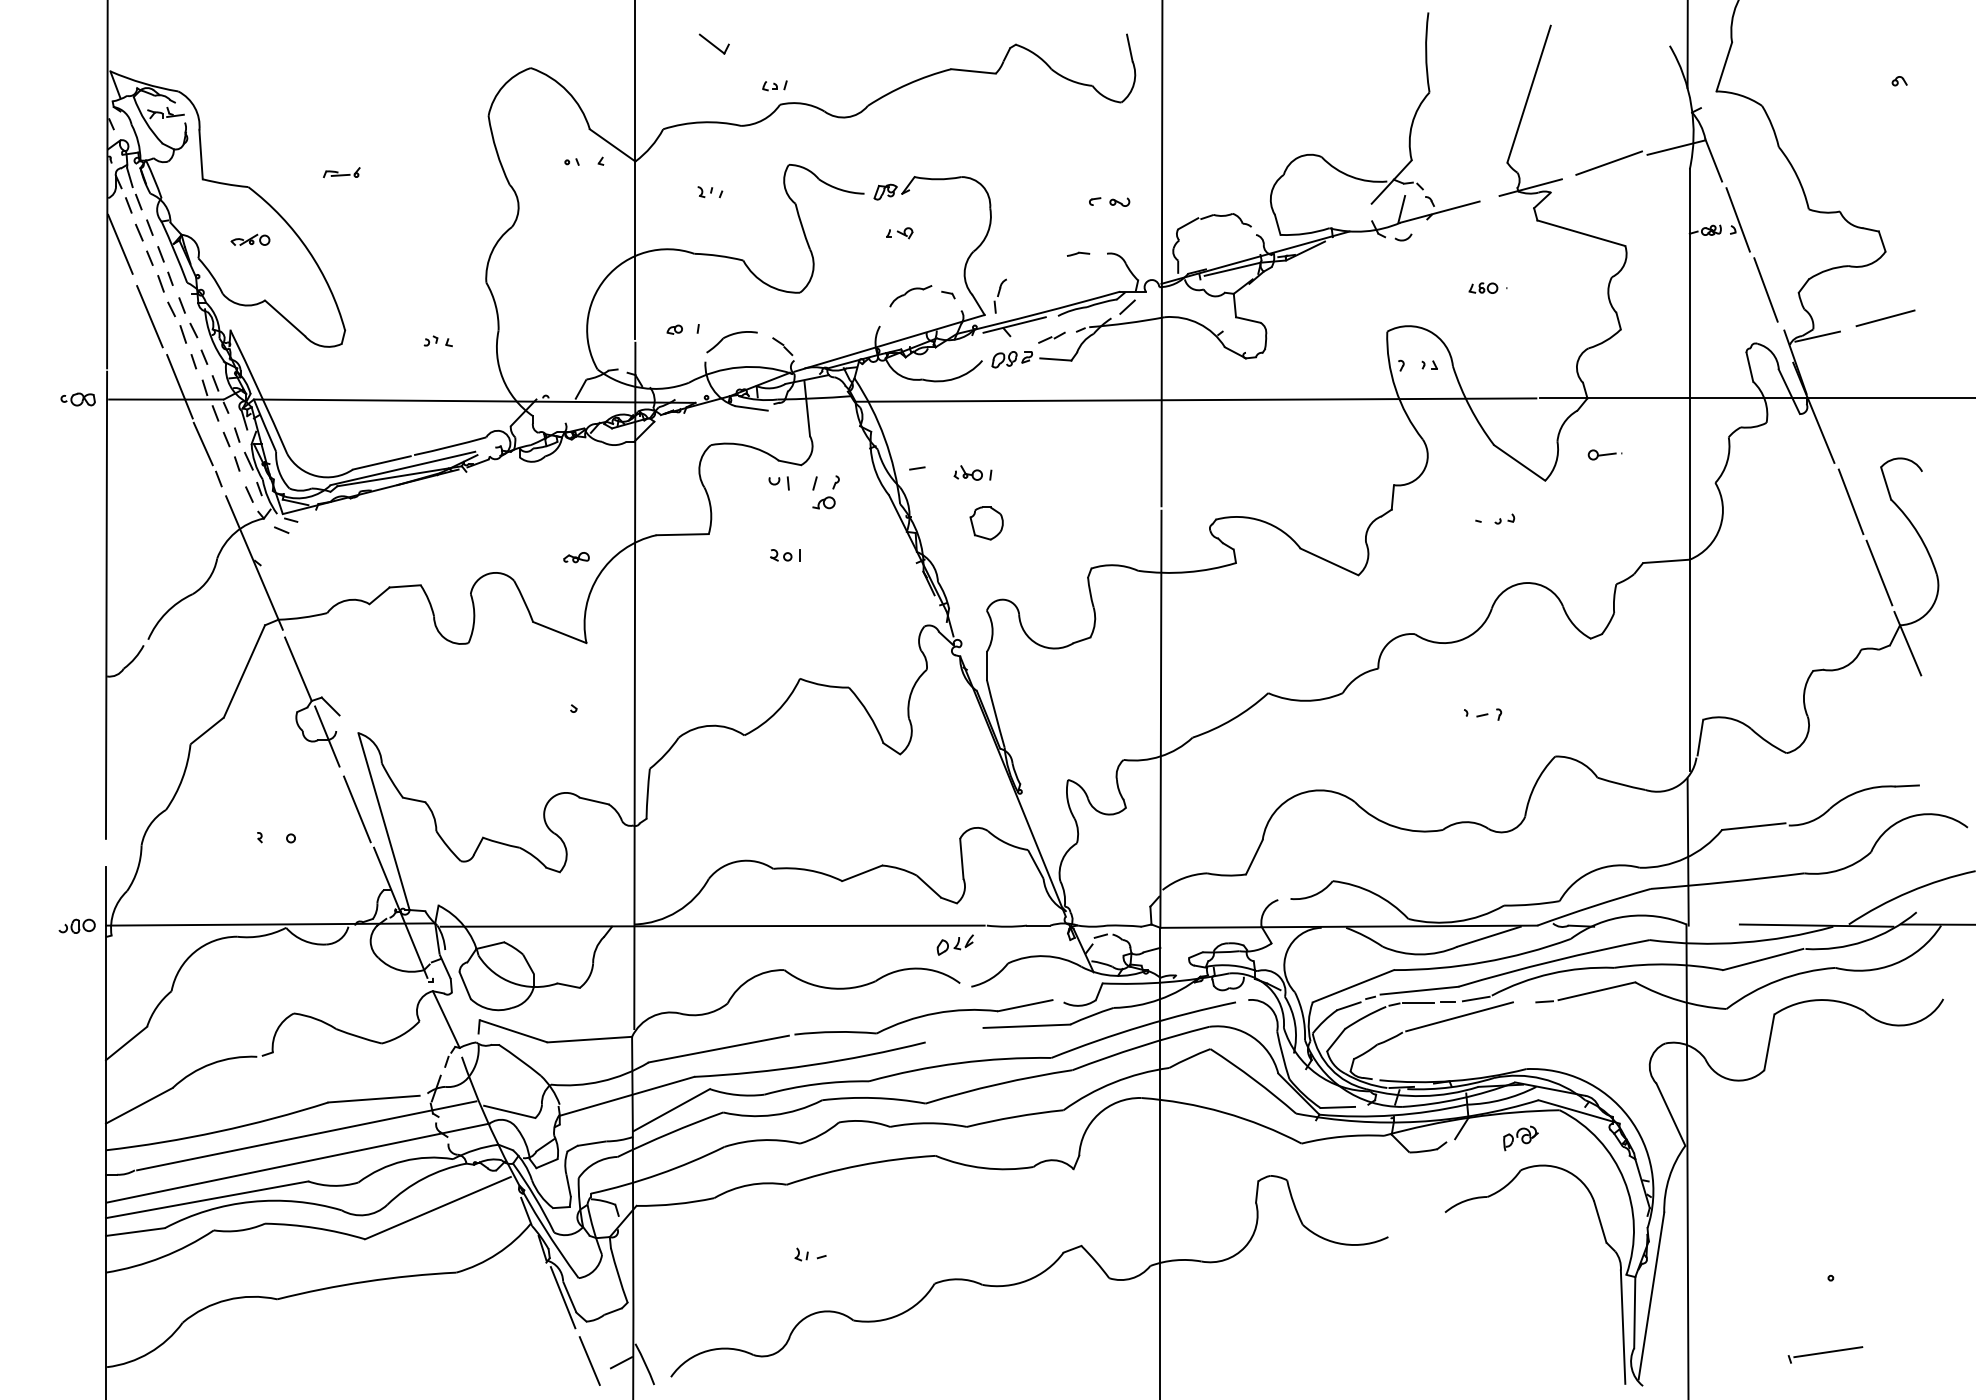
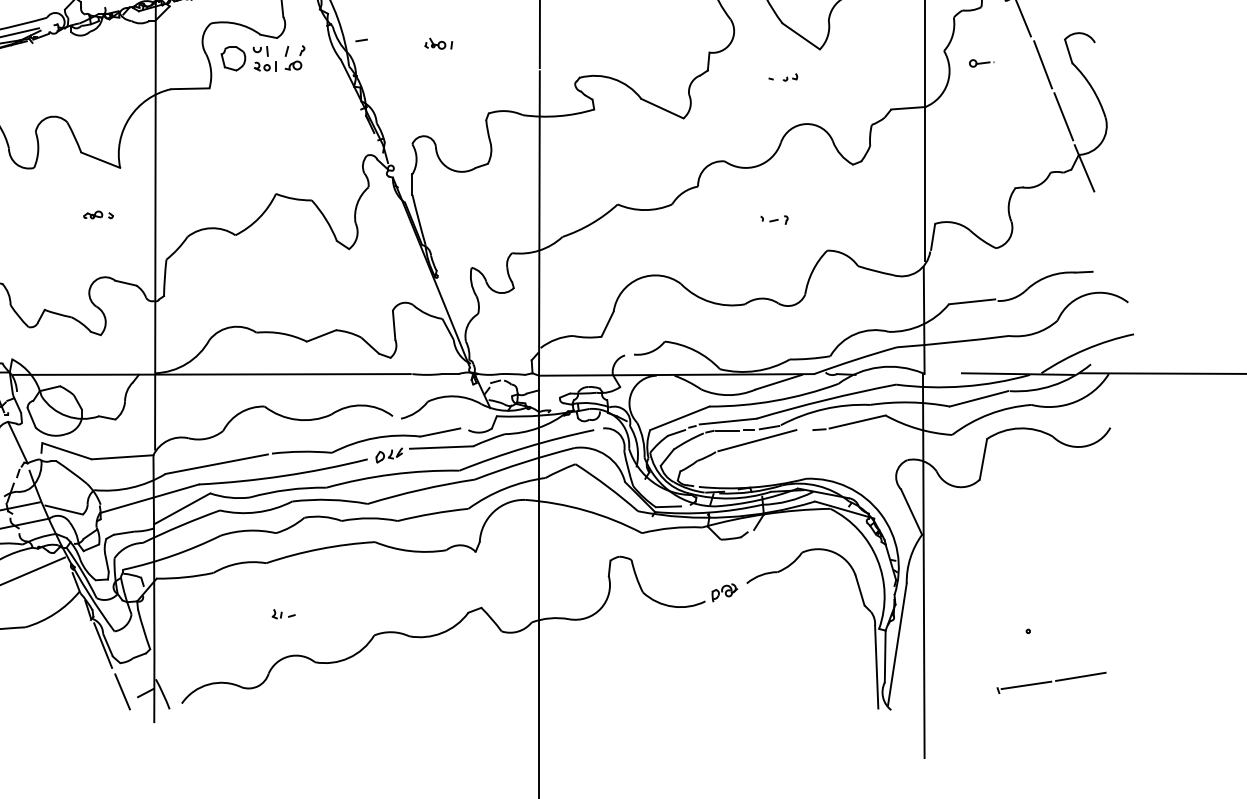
part: (1604, 454) -> (981, 63), moved
part: (972, 472) -> (438, 43), moved
part: (986, 523) -> (233, 58), moved
part: (785, 555) -> (265, 66), moved
part: (576, 557) -> (93, 214), moved
part: (954, 944) -> (388, 455), moved
part: (1520, 1138) -> (724, 592), moved
line: (1902, 1340) -> (1080, 676), added

